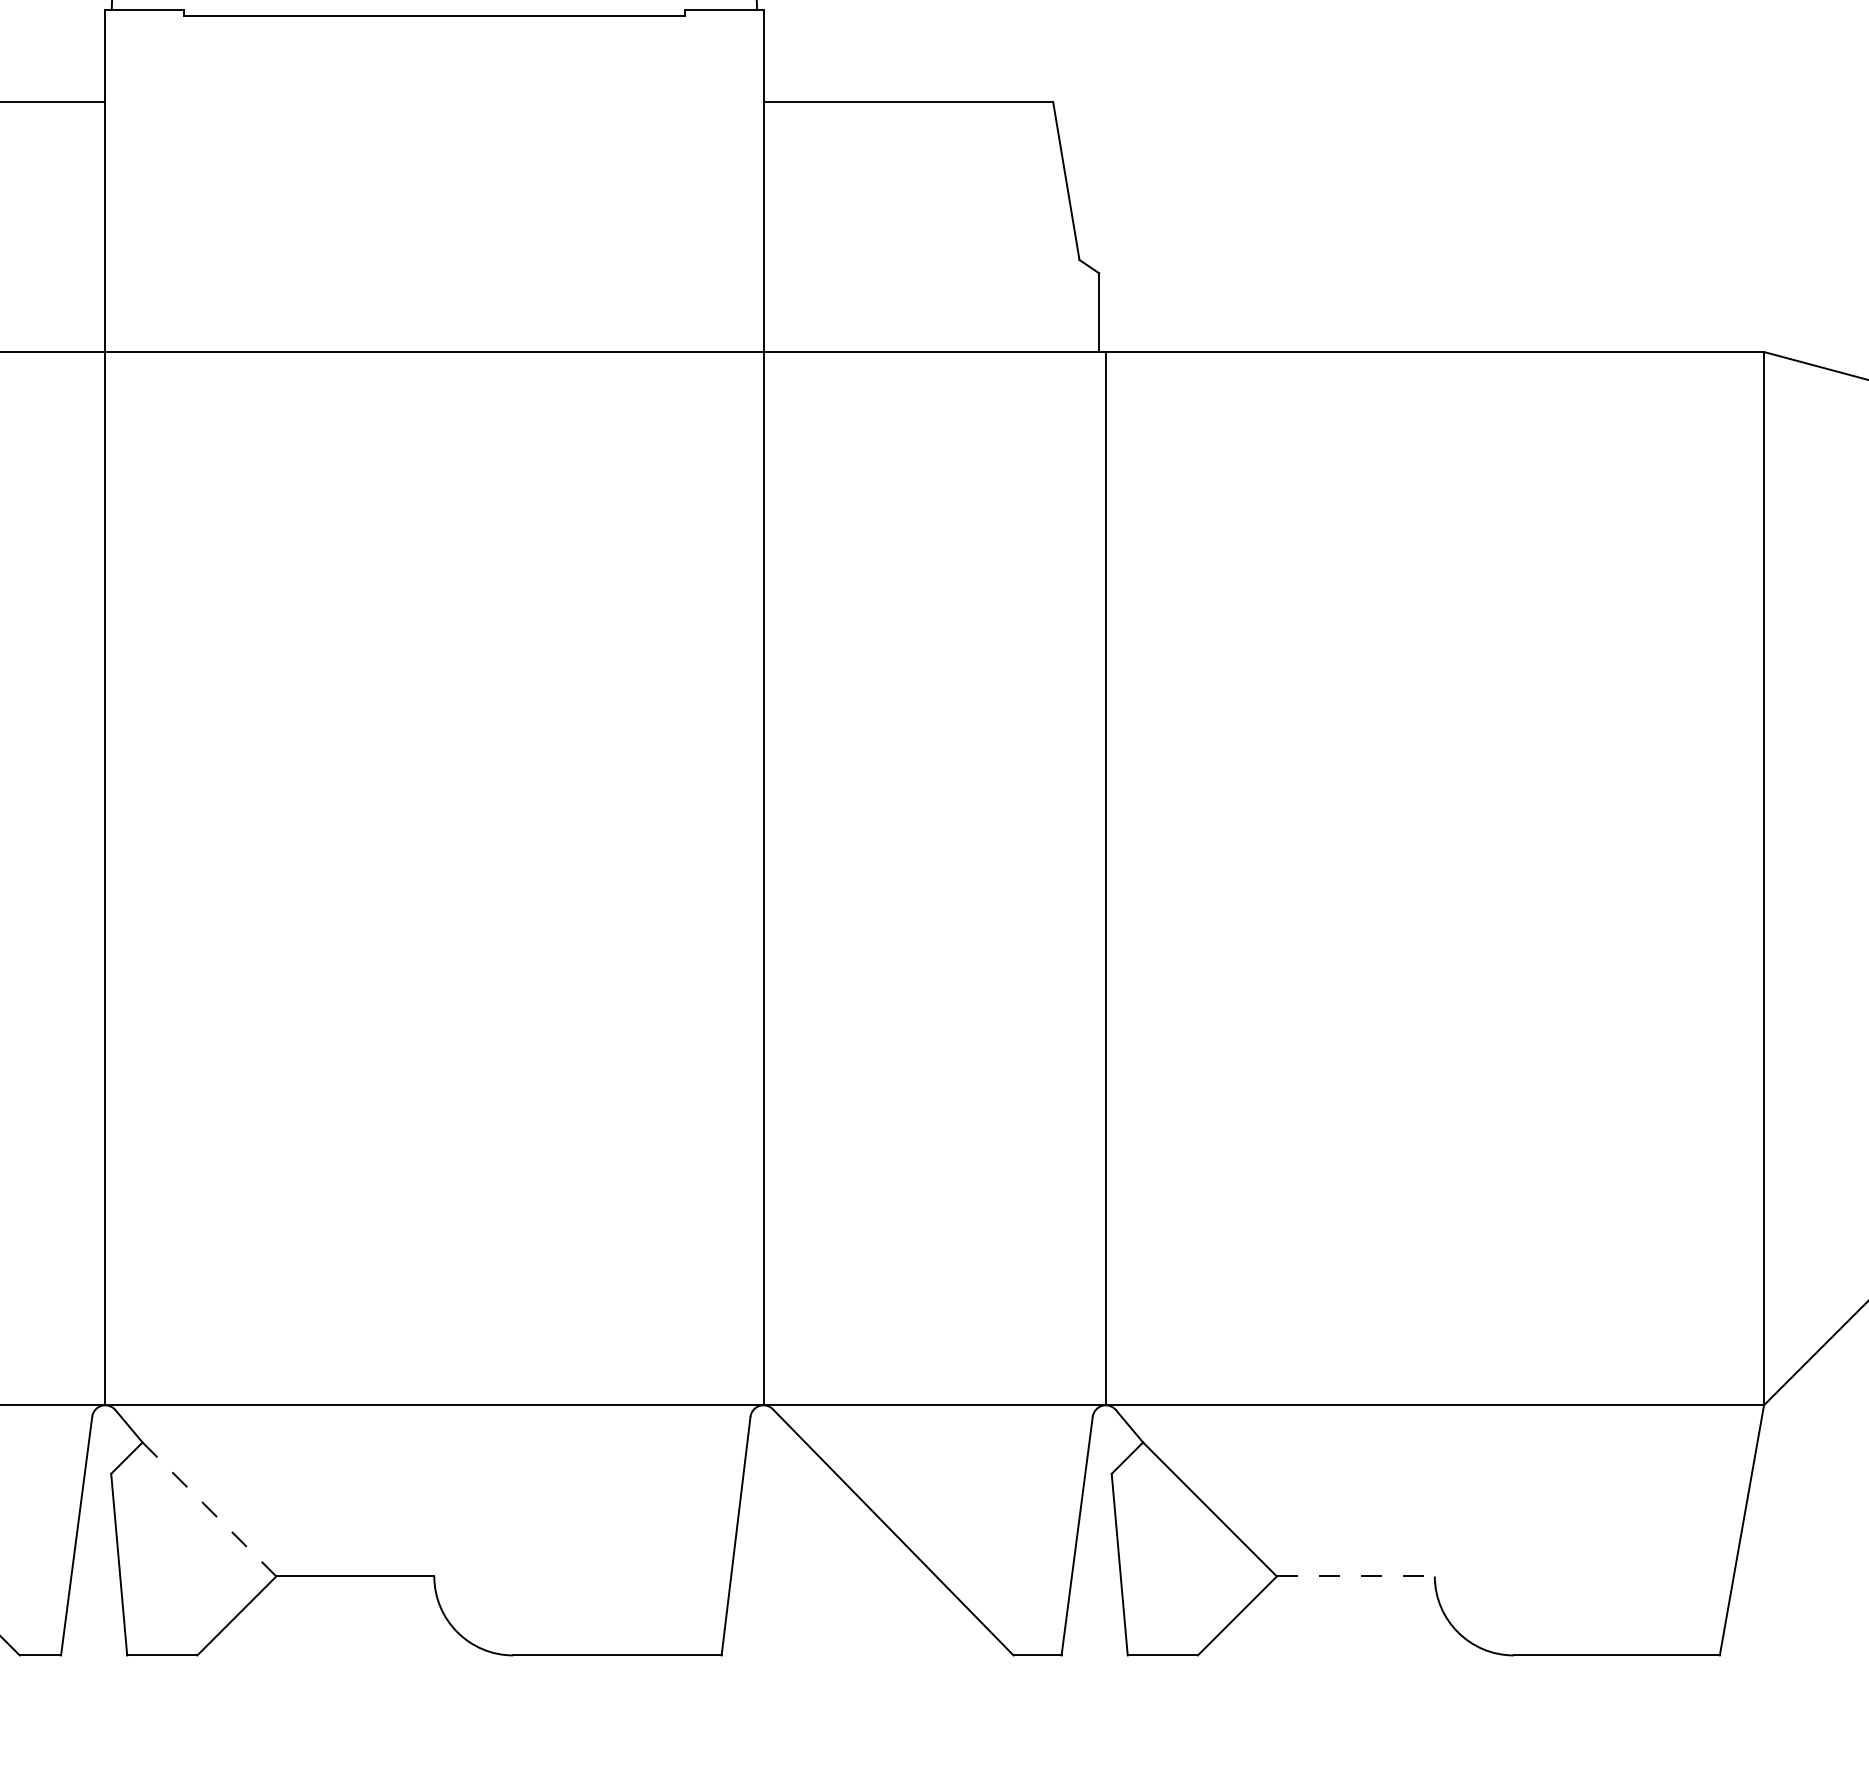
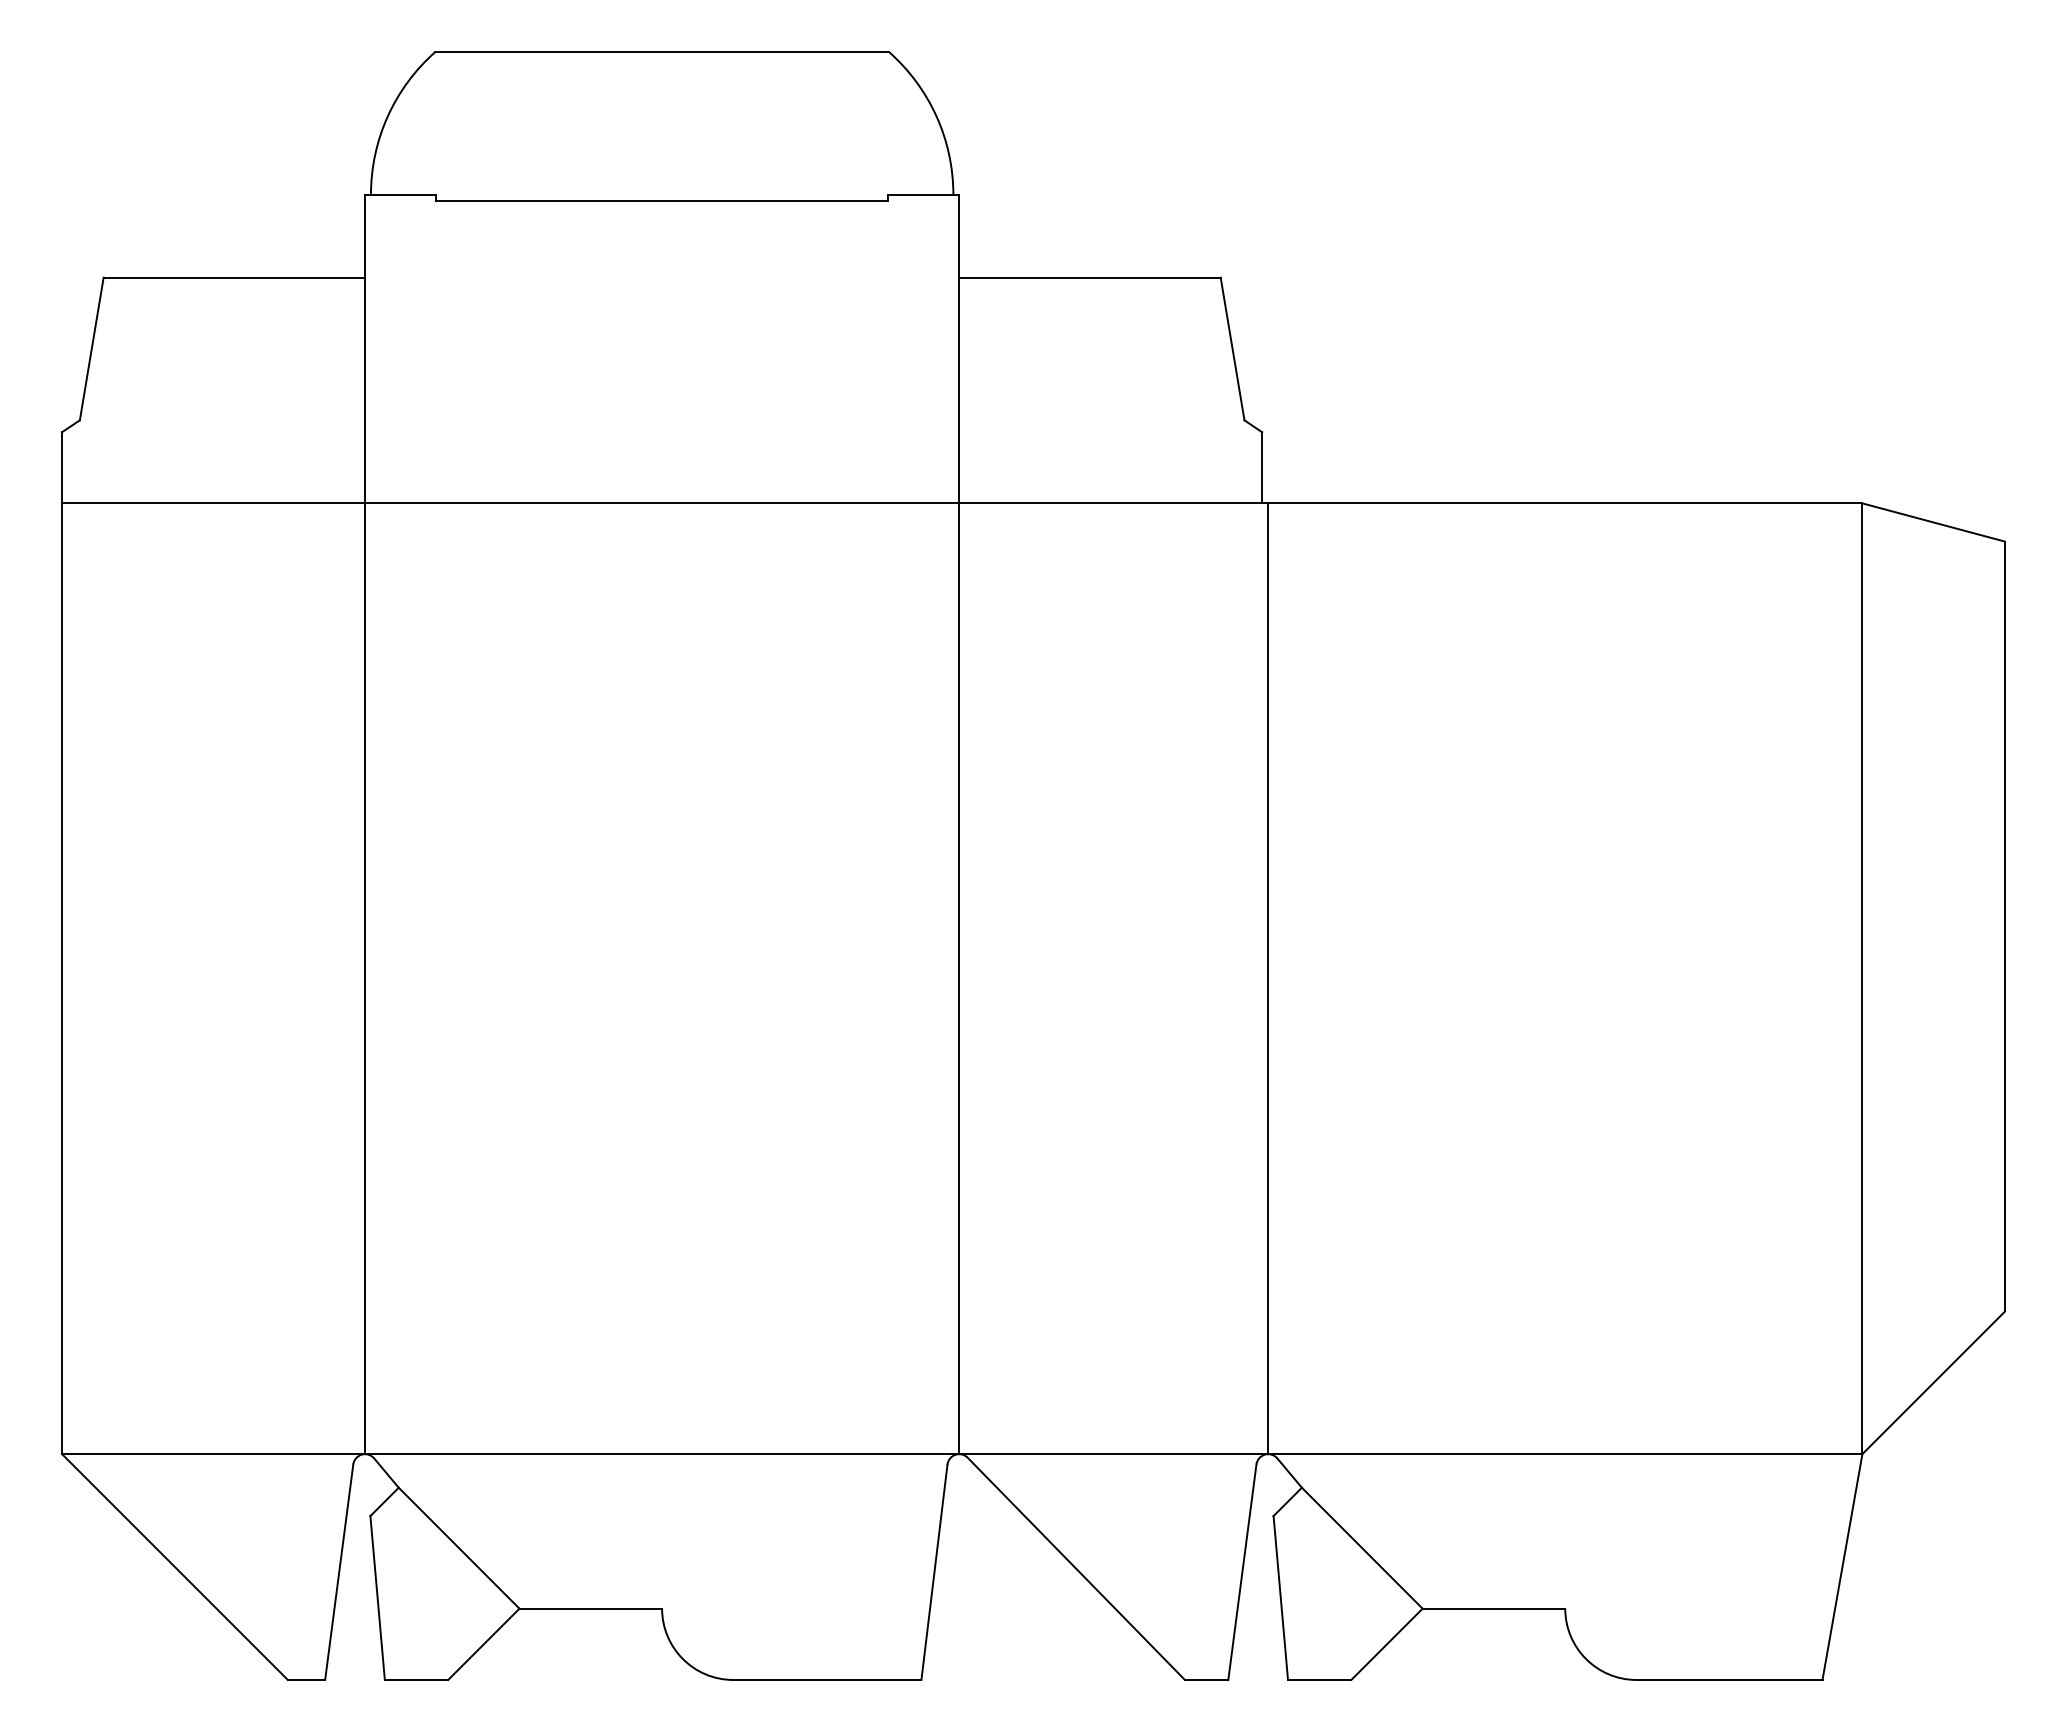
line: (209, 1509) -> (459, 1548), dashed -> solid
line: (1356, 1576) -> (1494, 1608), dashed -> solid

